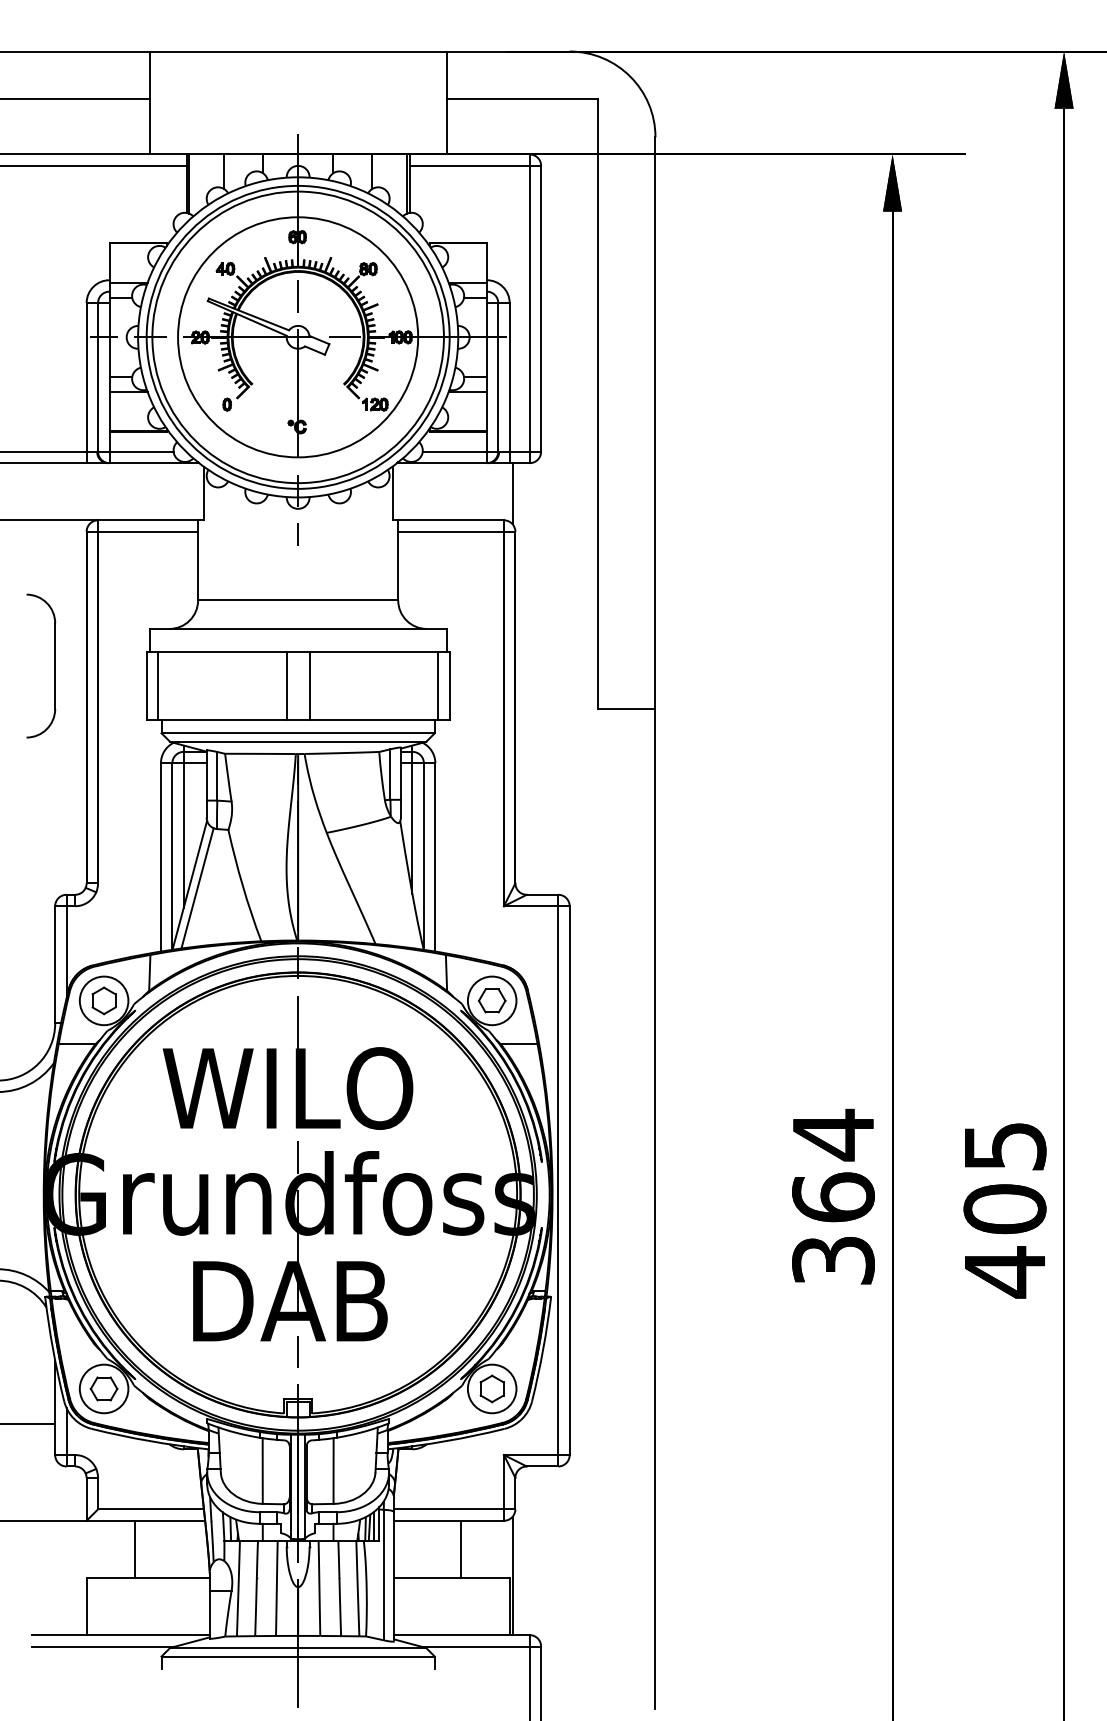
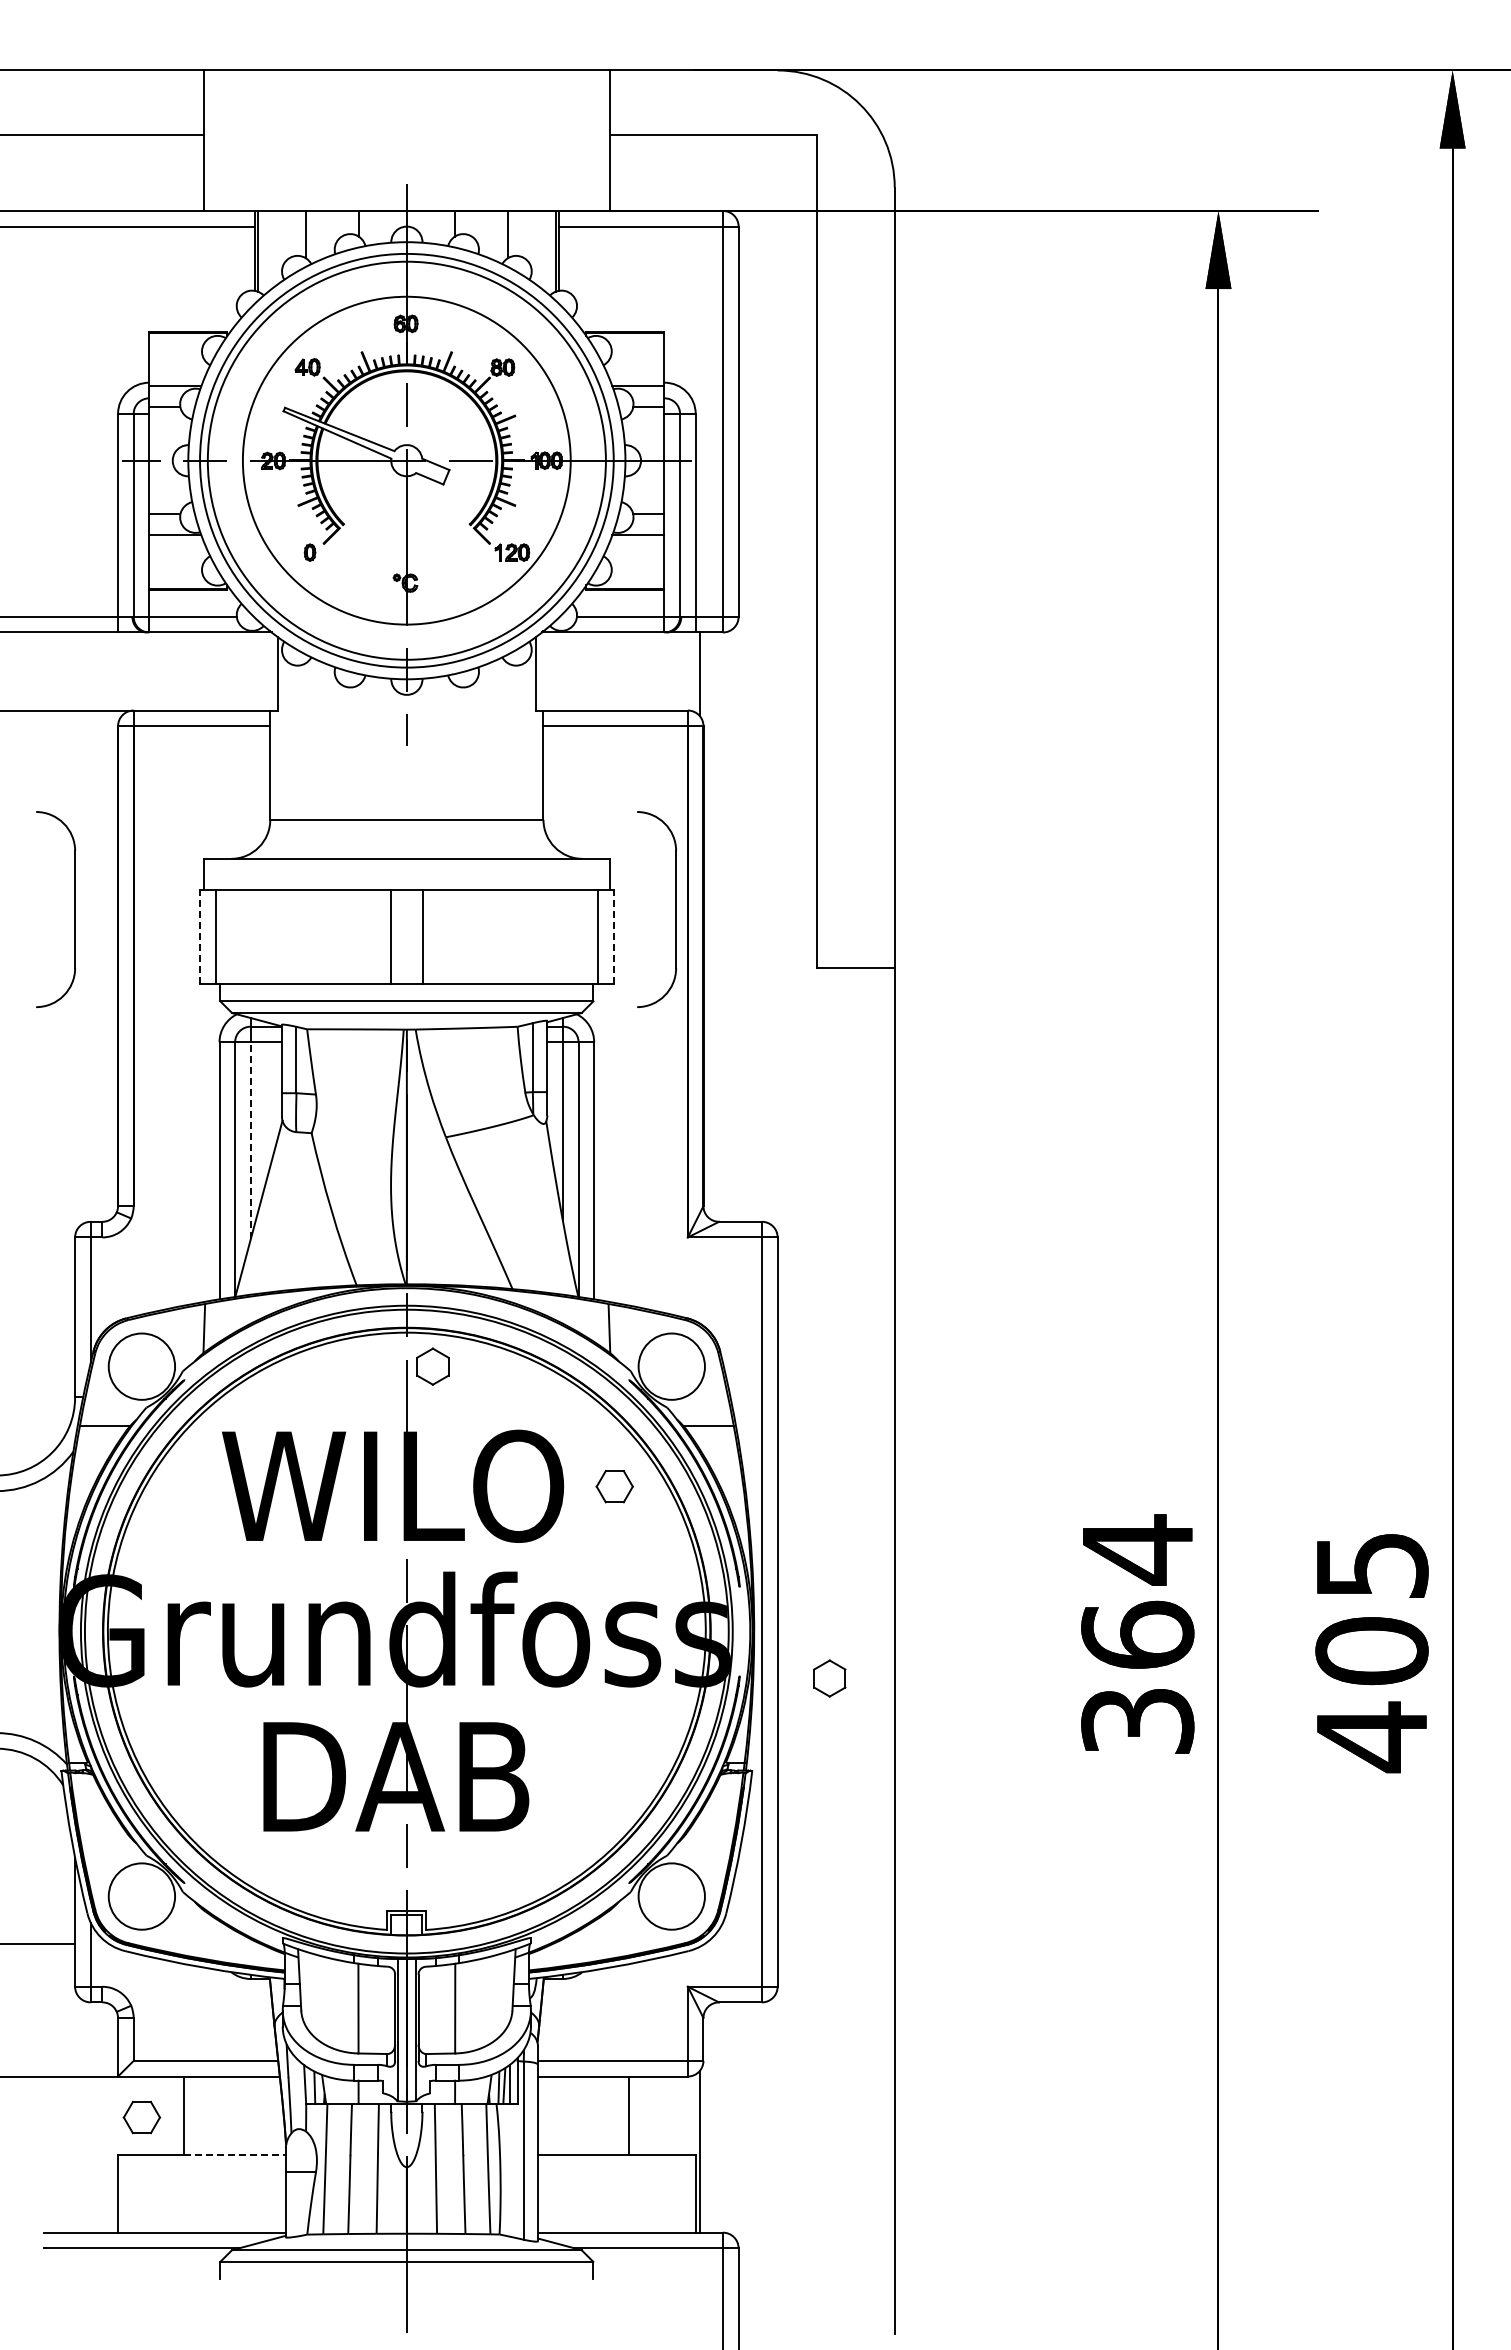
part: (494, 666) -> (675, 909), added
line: (147, 685) -> (200, 936), solid -> dashed
line: (449, 685) -> (613, 936), solid -> dashed
line: (183, 835) -> (250, 1140), solid -> dashed
line: (197, 887) -> (269, 1212), removed
part: (103, 1000) -> (432, 1366), moved
part: (491, 1000) -> (614, 1486), moved
part: (103, 1388) -> (141, 2117), moved
part: (491, 1388) -> (829, 1678), moved
line: (172, 1577) -> (235, 2154), solid -> dashed

